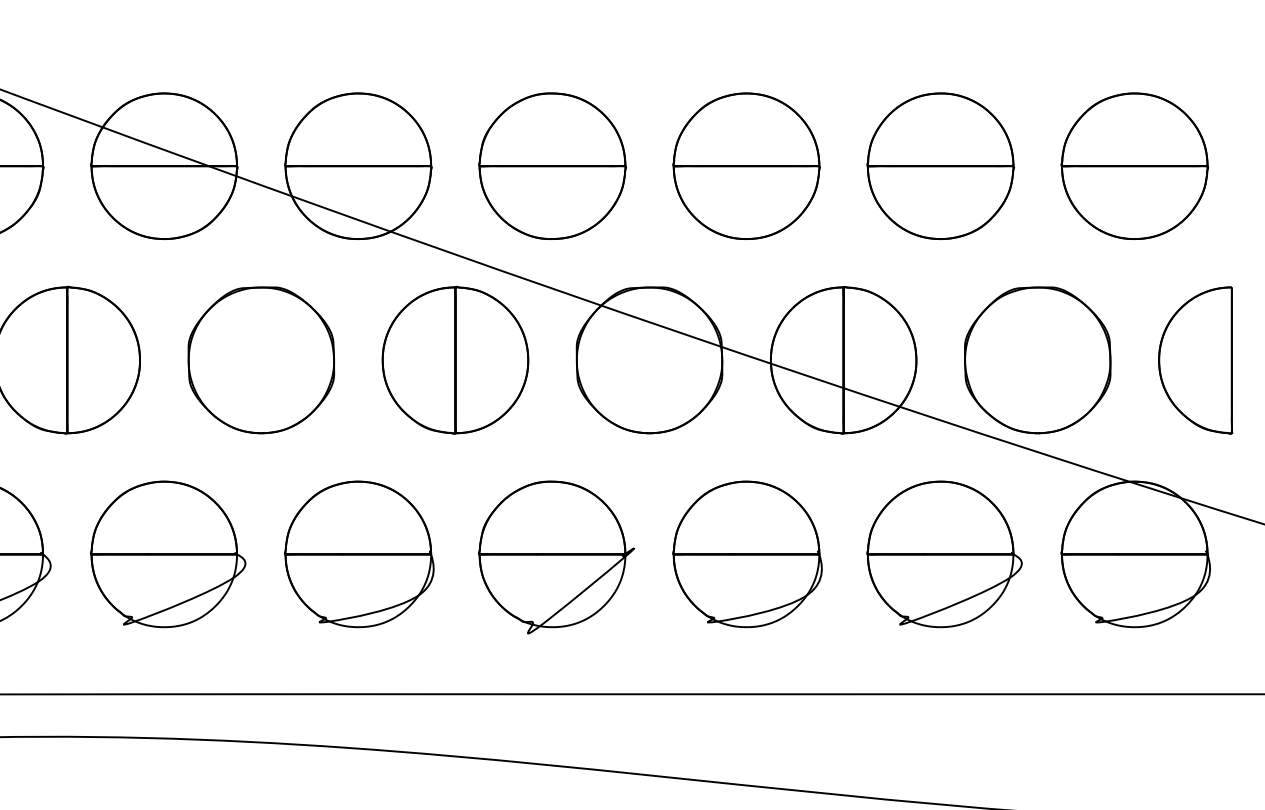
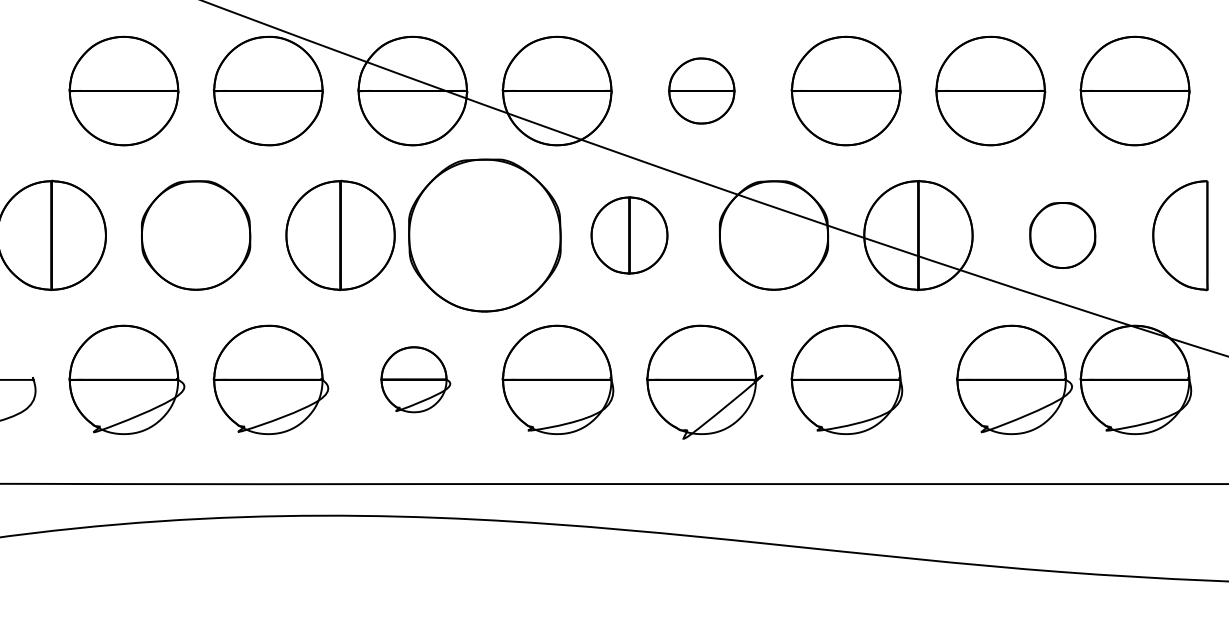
part: (552, 165) -> (701, 90), size x0.6
part: (261, 360) -> (485, 235), size x1.4
part: (455, 360) -> (629, 235), size x0.7
part: (1037, 360) -> (1062, 235), size x0.6
part: (167, 553) -> (415, 379), size x0.6
part: (944, 553) -> (1014, 379), moved

